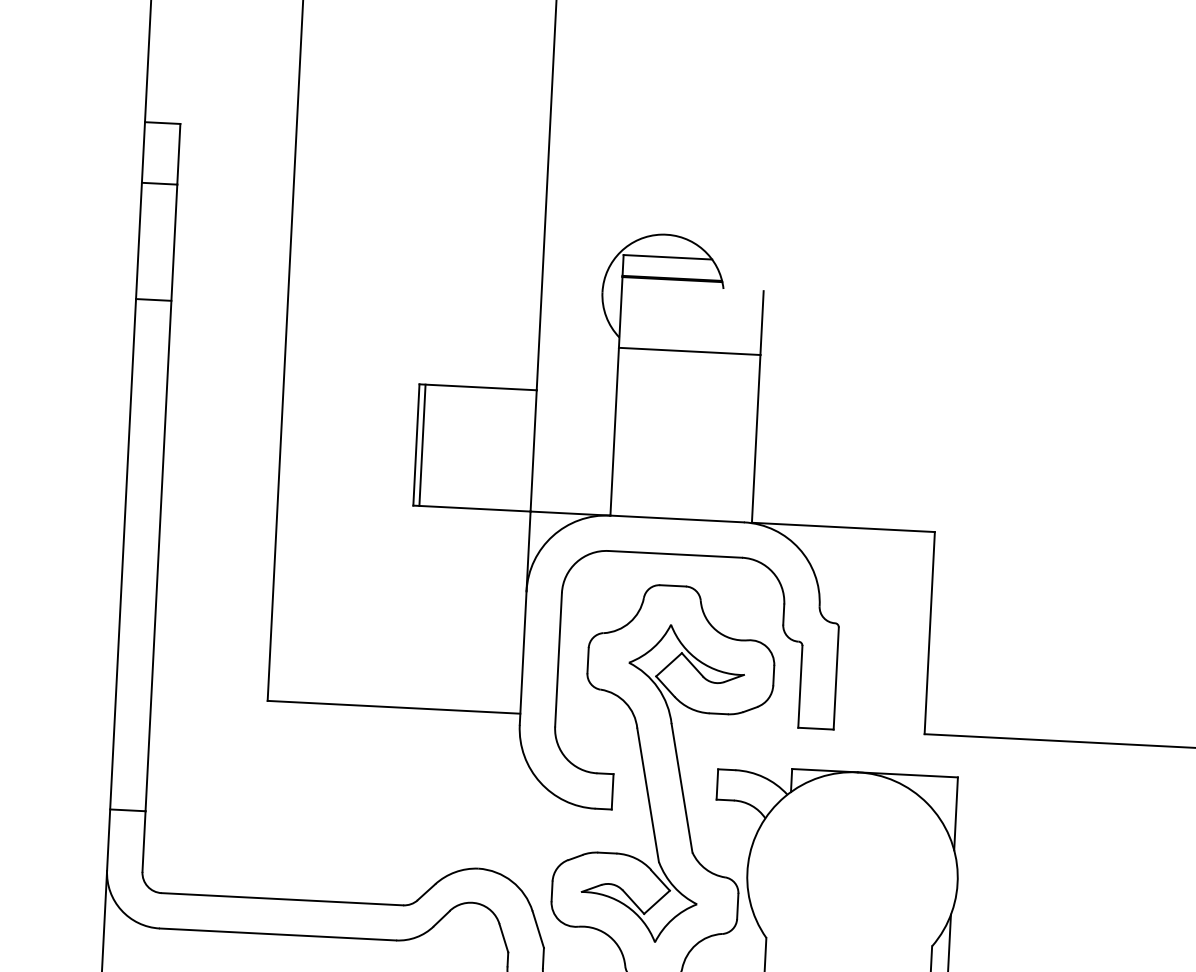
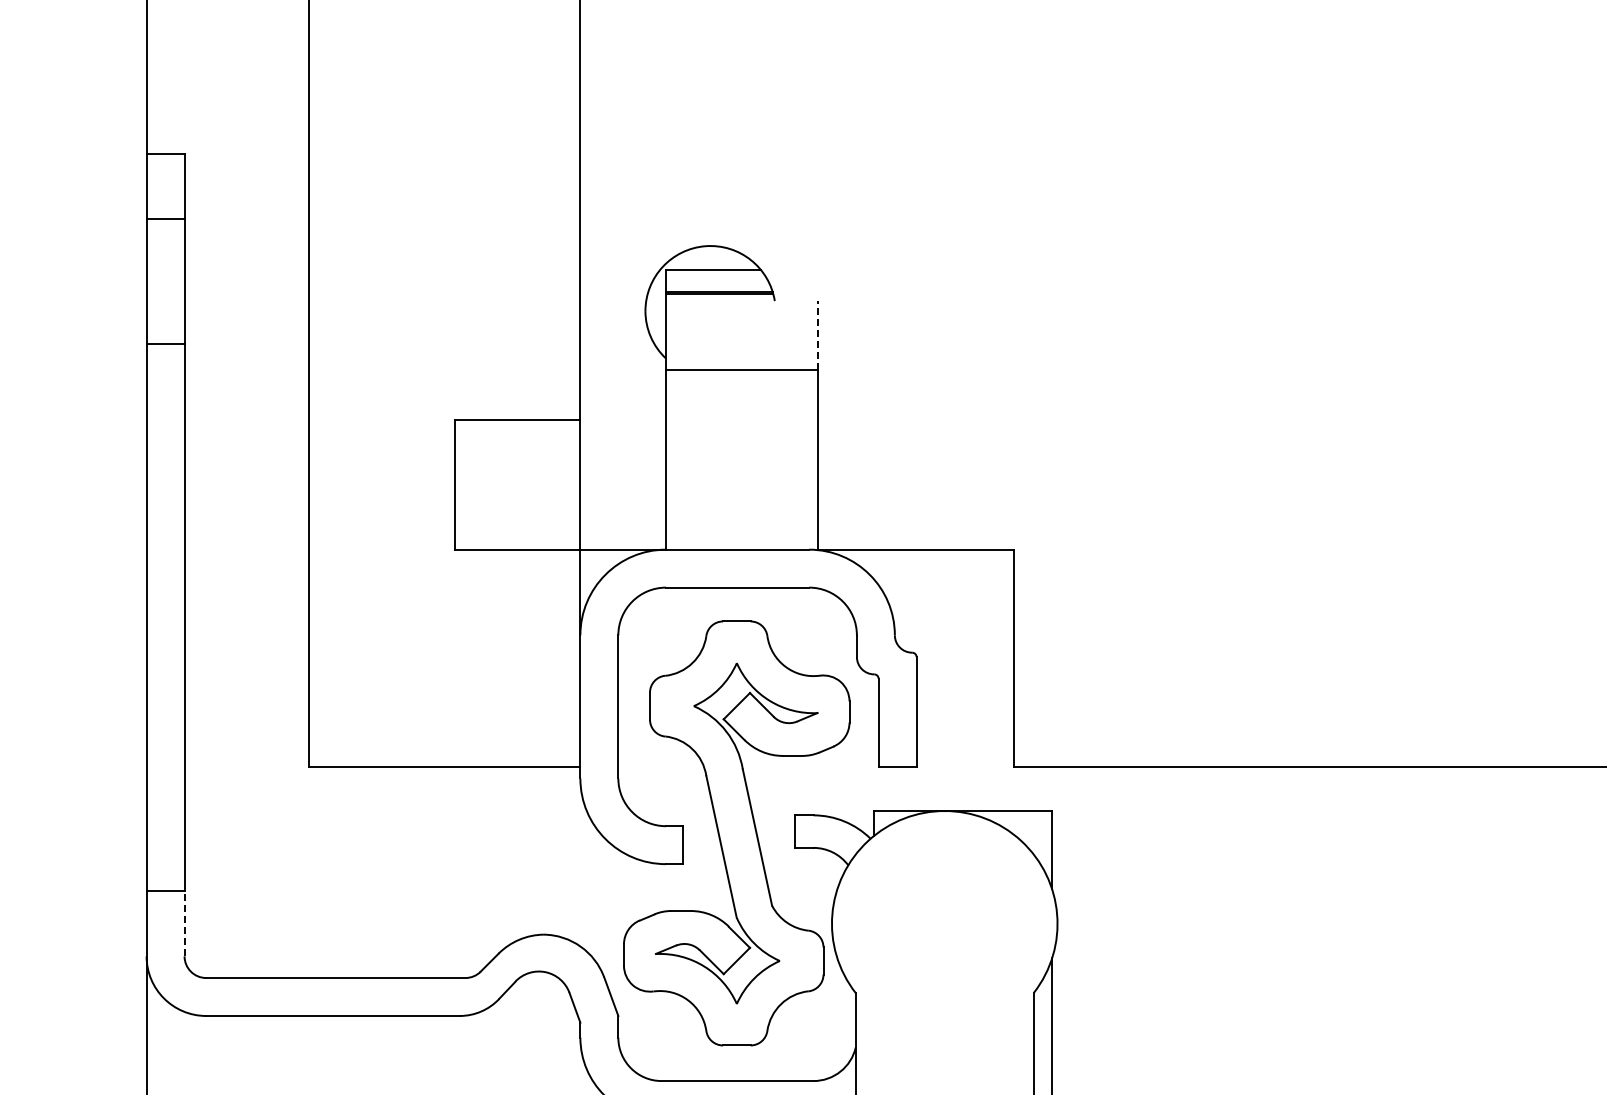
line: (761, 322) -> (817, 334), solid -> dashed
line: (422, 445) -> (461, 484), removed
line: (143, 841) -> (184, 923), solid -> dashed

